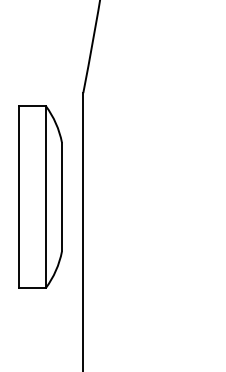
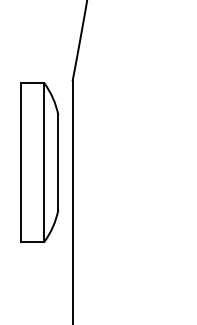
part: (40, 196) -> (39, 162), moved

